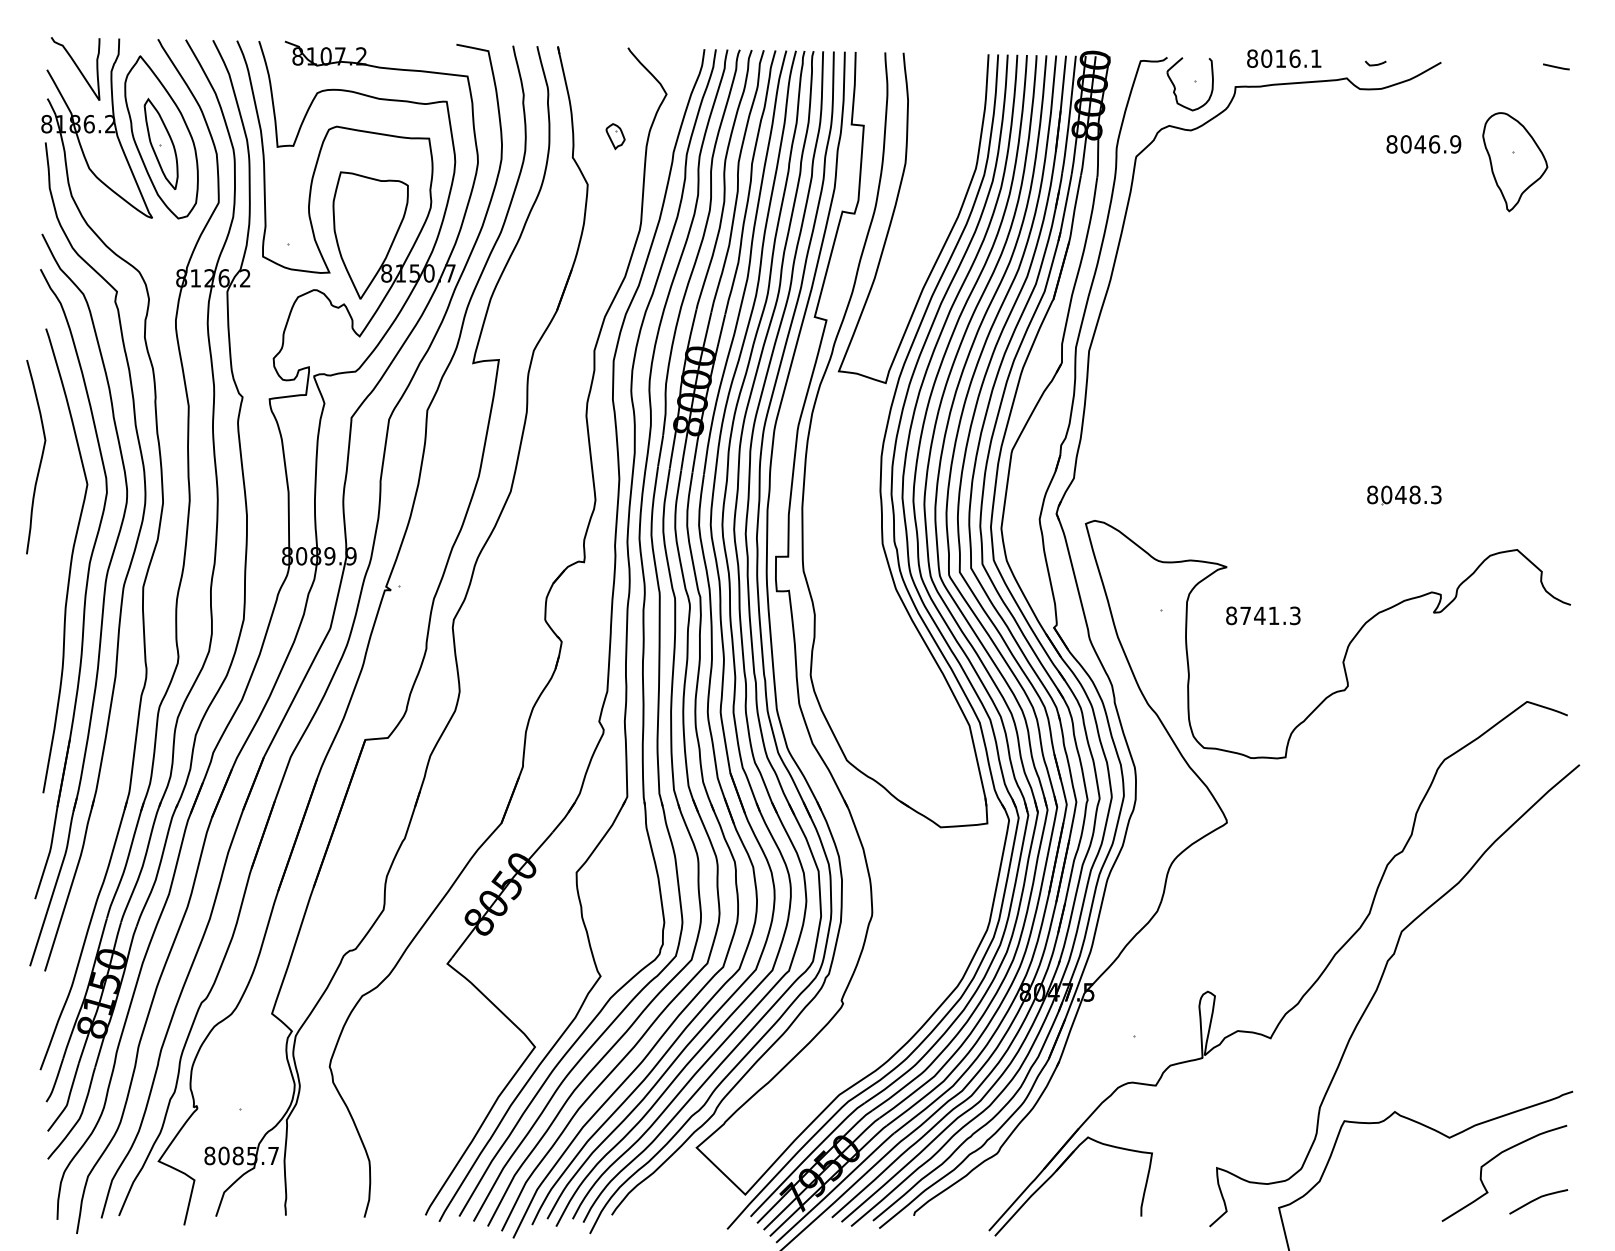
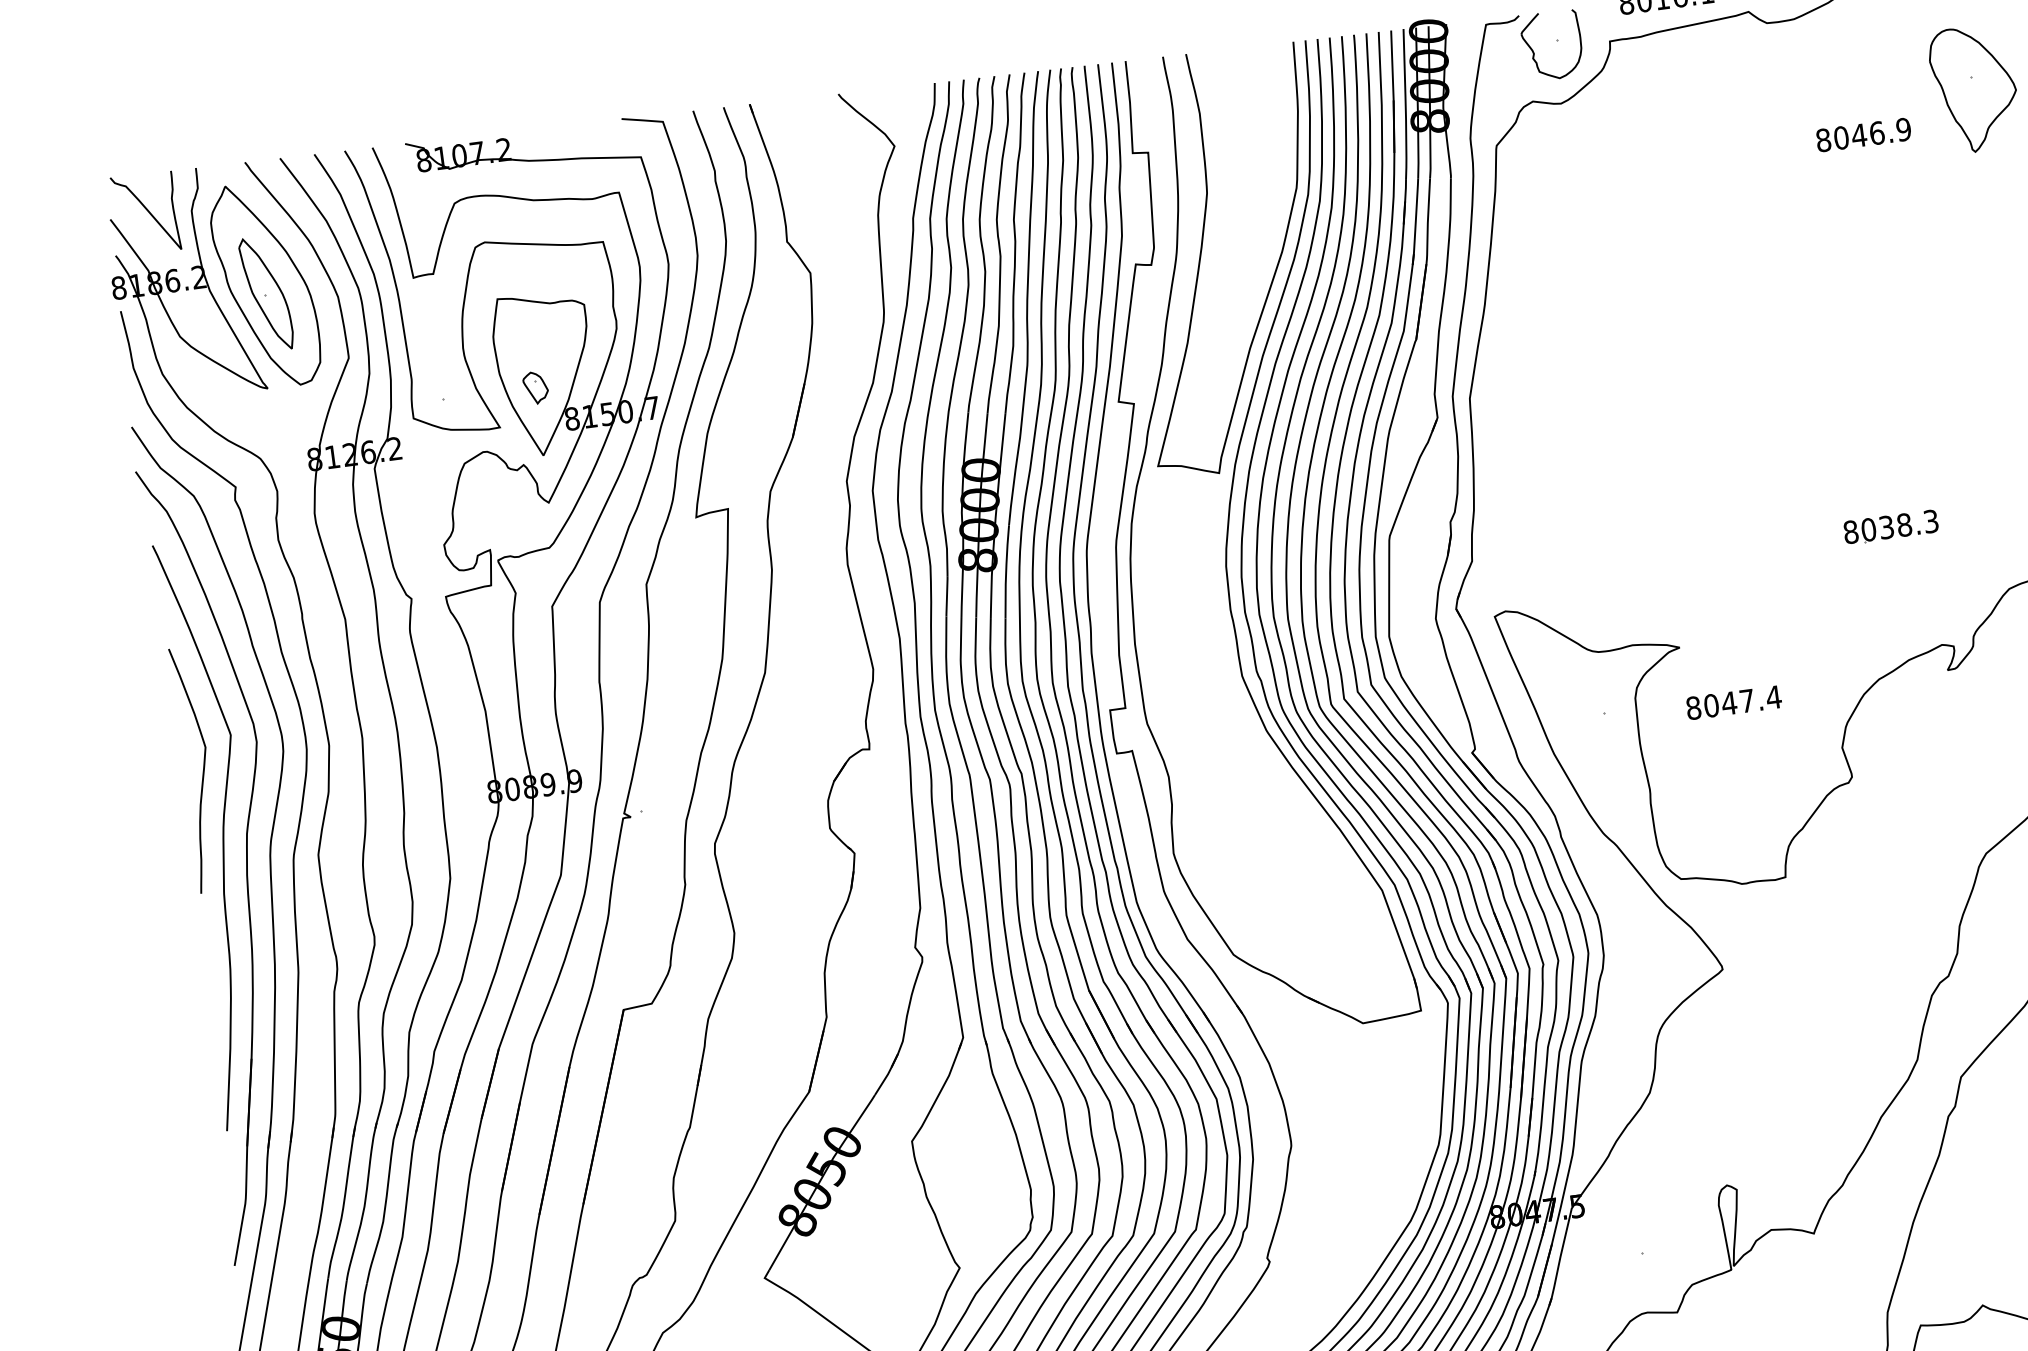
part: (615, 136) -> (535, 387), moved
text: (1423, 144) -> (1863, 135), moved
curve: (40, 458) -> (202, 770), moved
text: (1400, 494) -> (1886, 526), 8048.3 -> 8038.3
text: (1270, 615) -> (1742, 701), 8741.3 -> 8047.4

